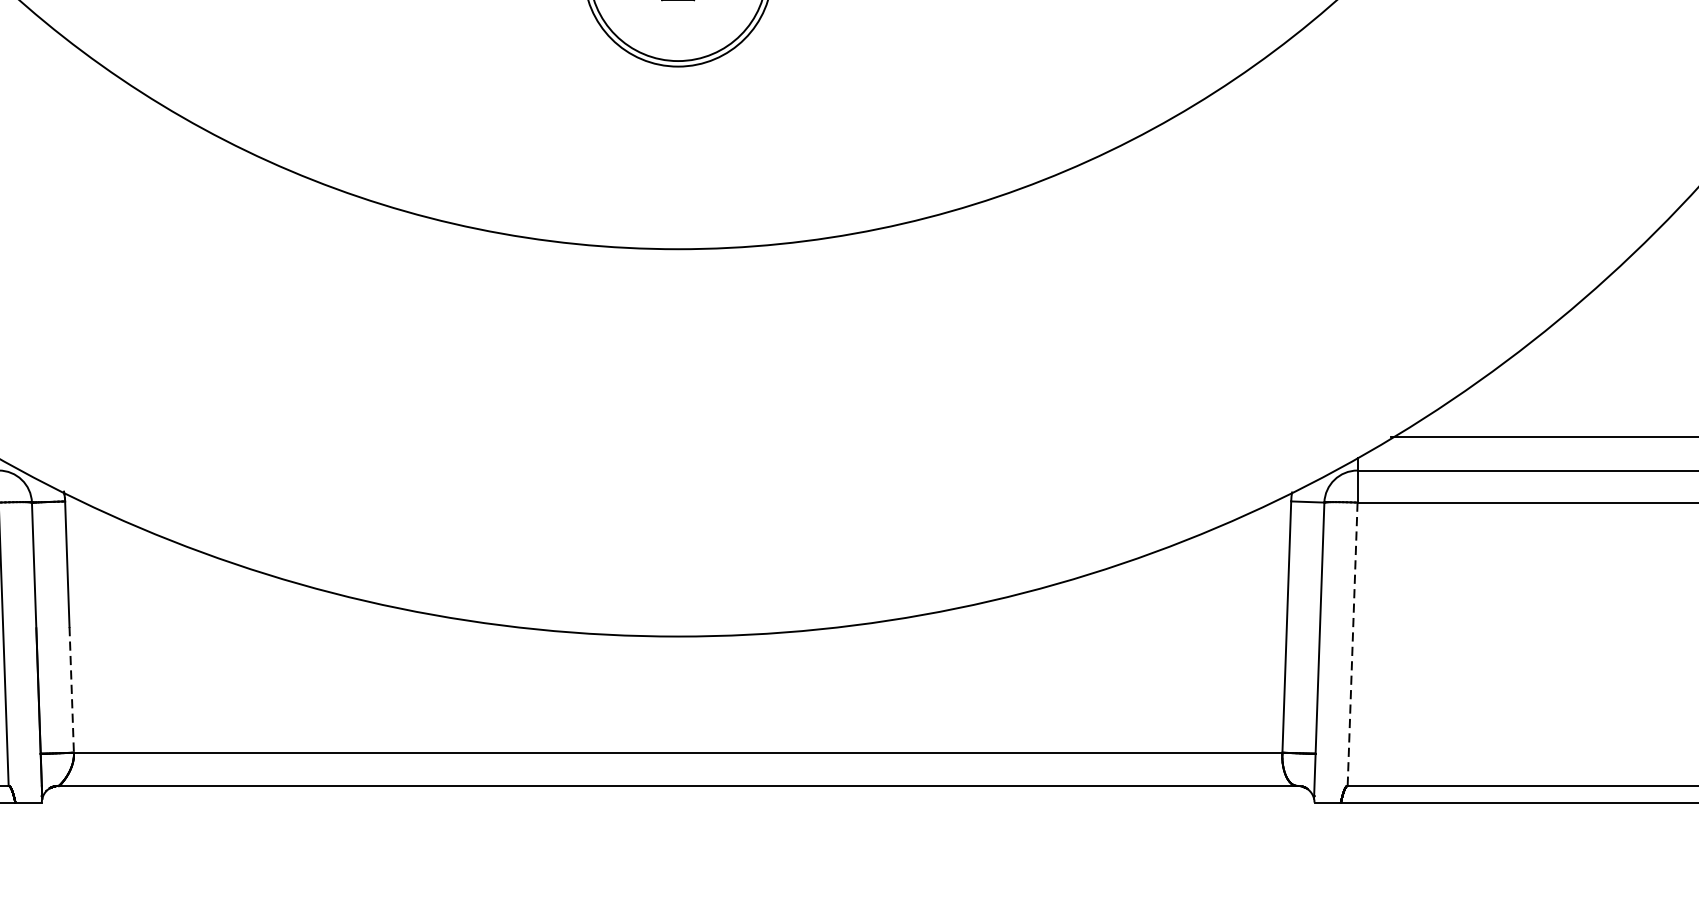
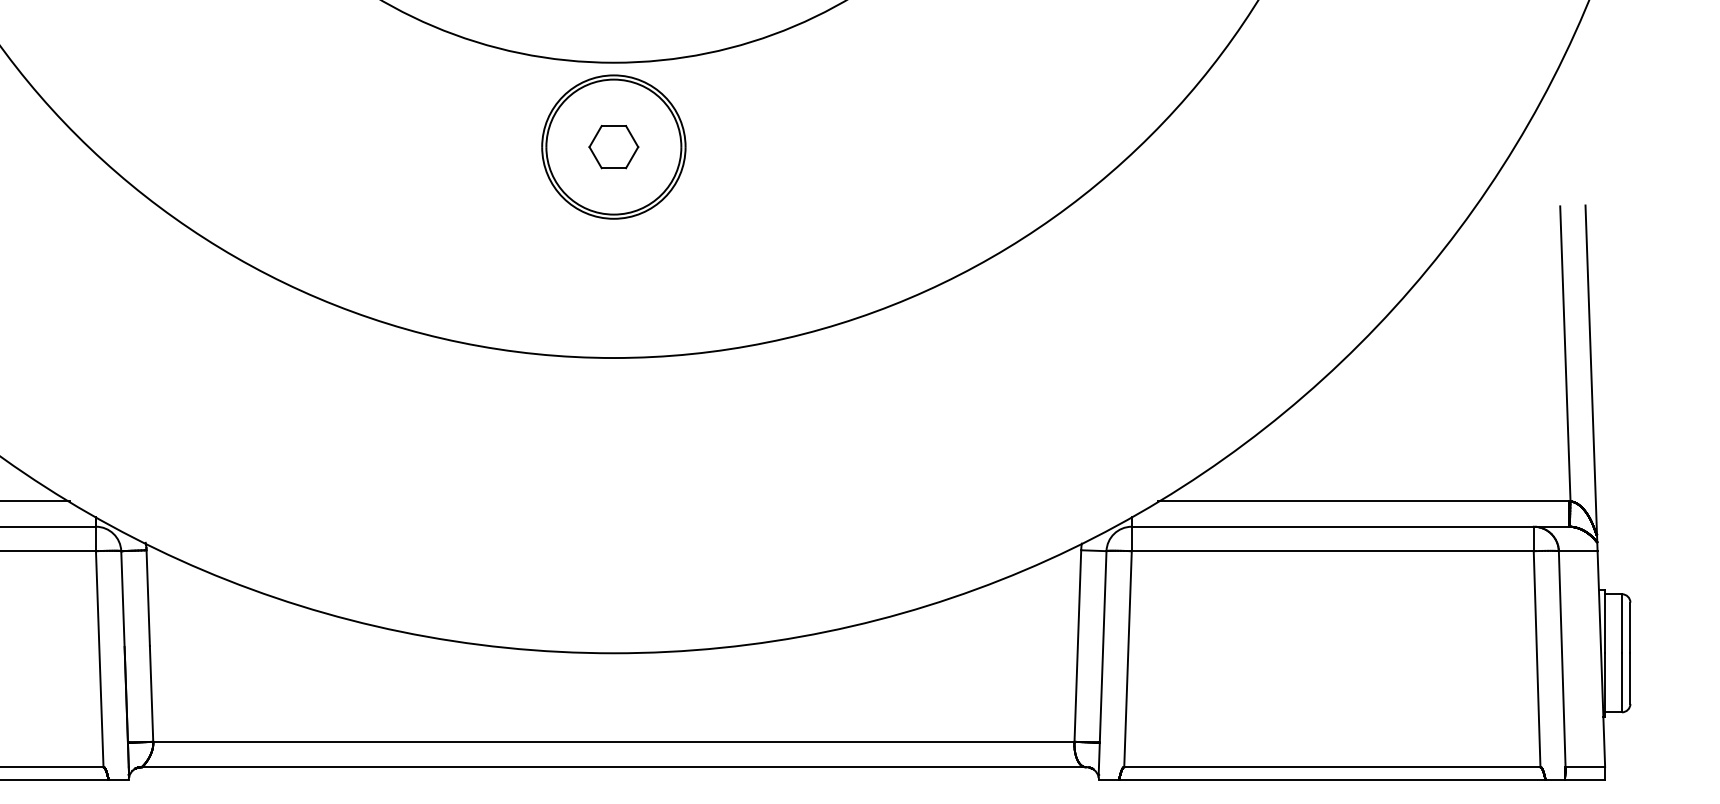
line: (1353, 644) -> (1128, 659), dashed -> solid
line: (71, 689) -> (151, 693), dashed -> solid

